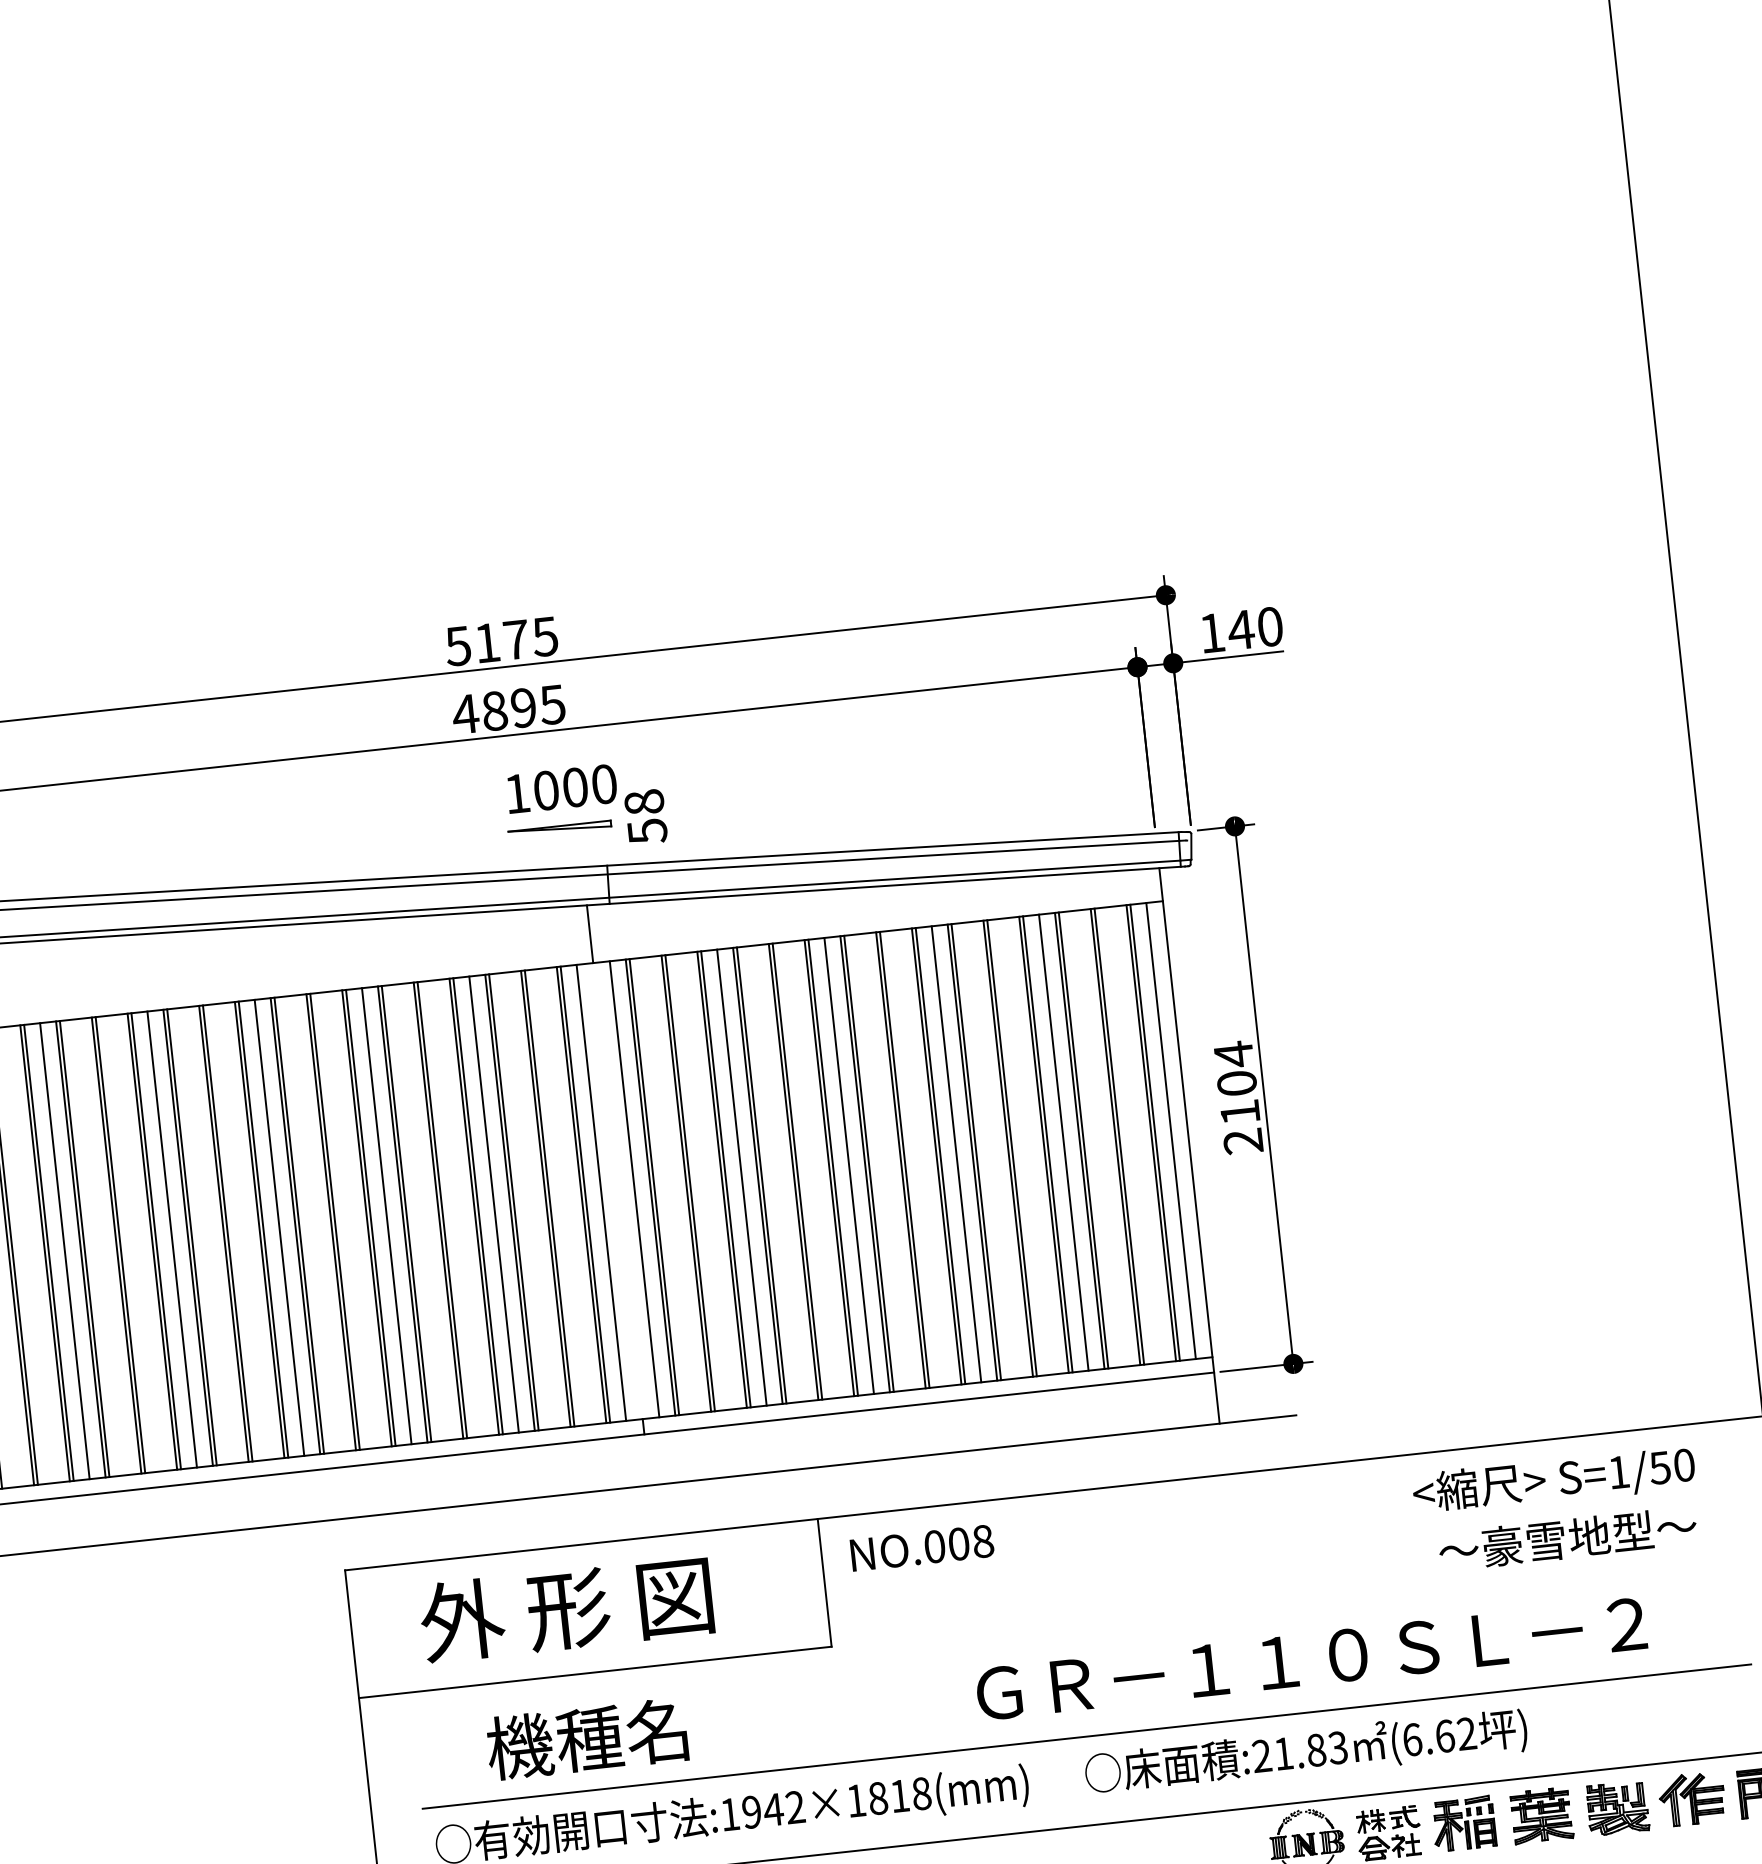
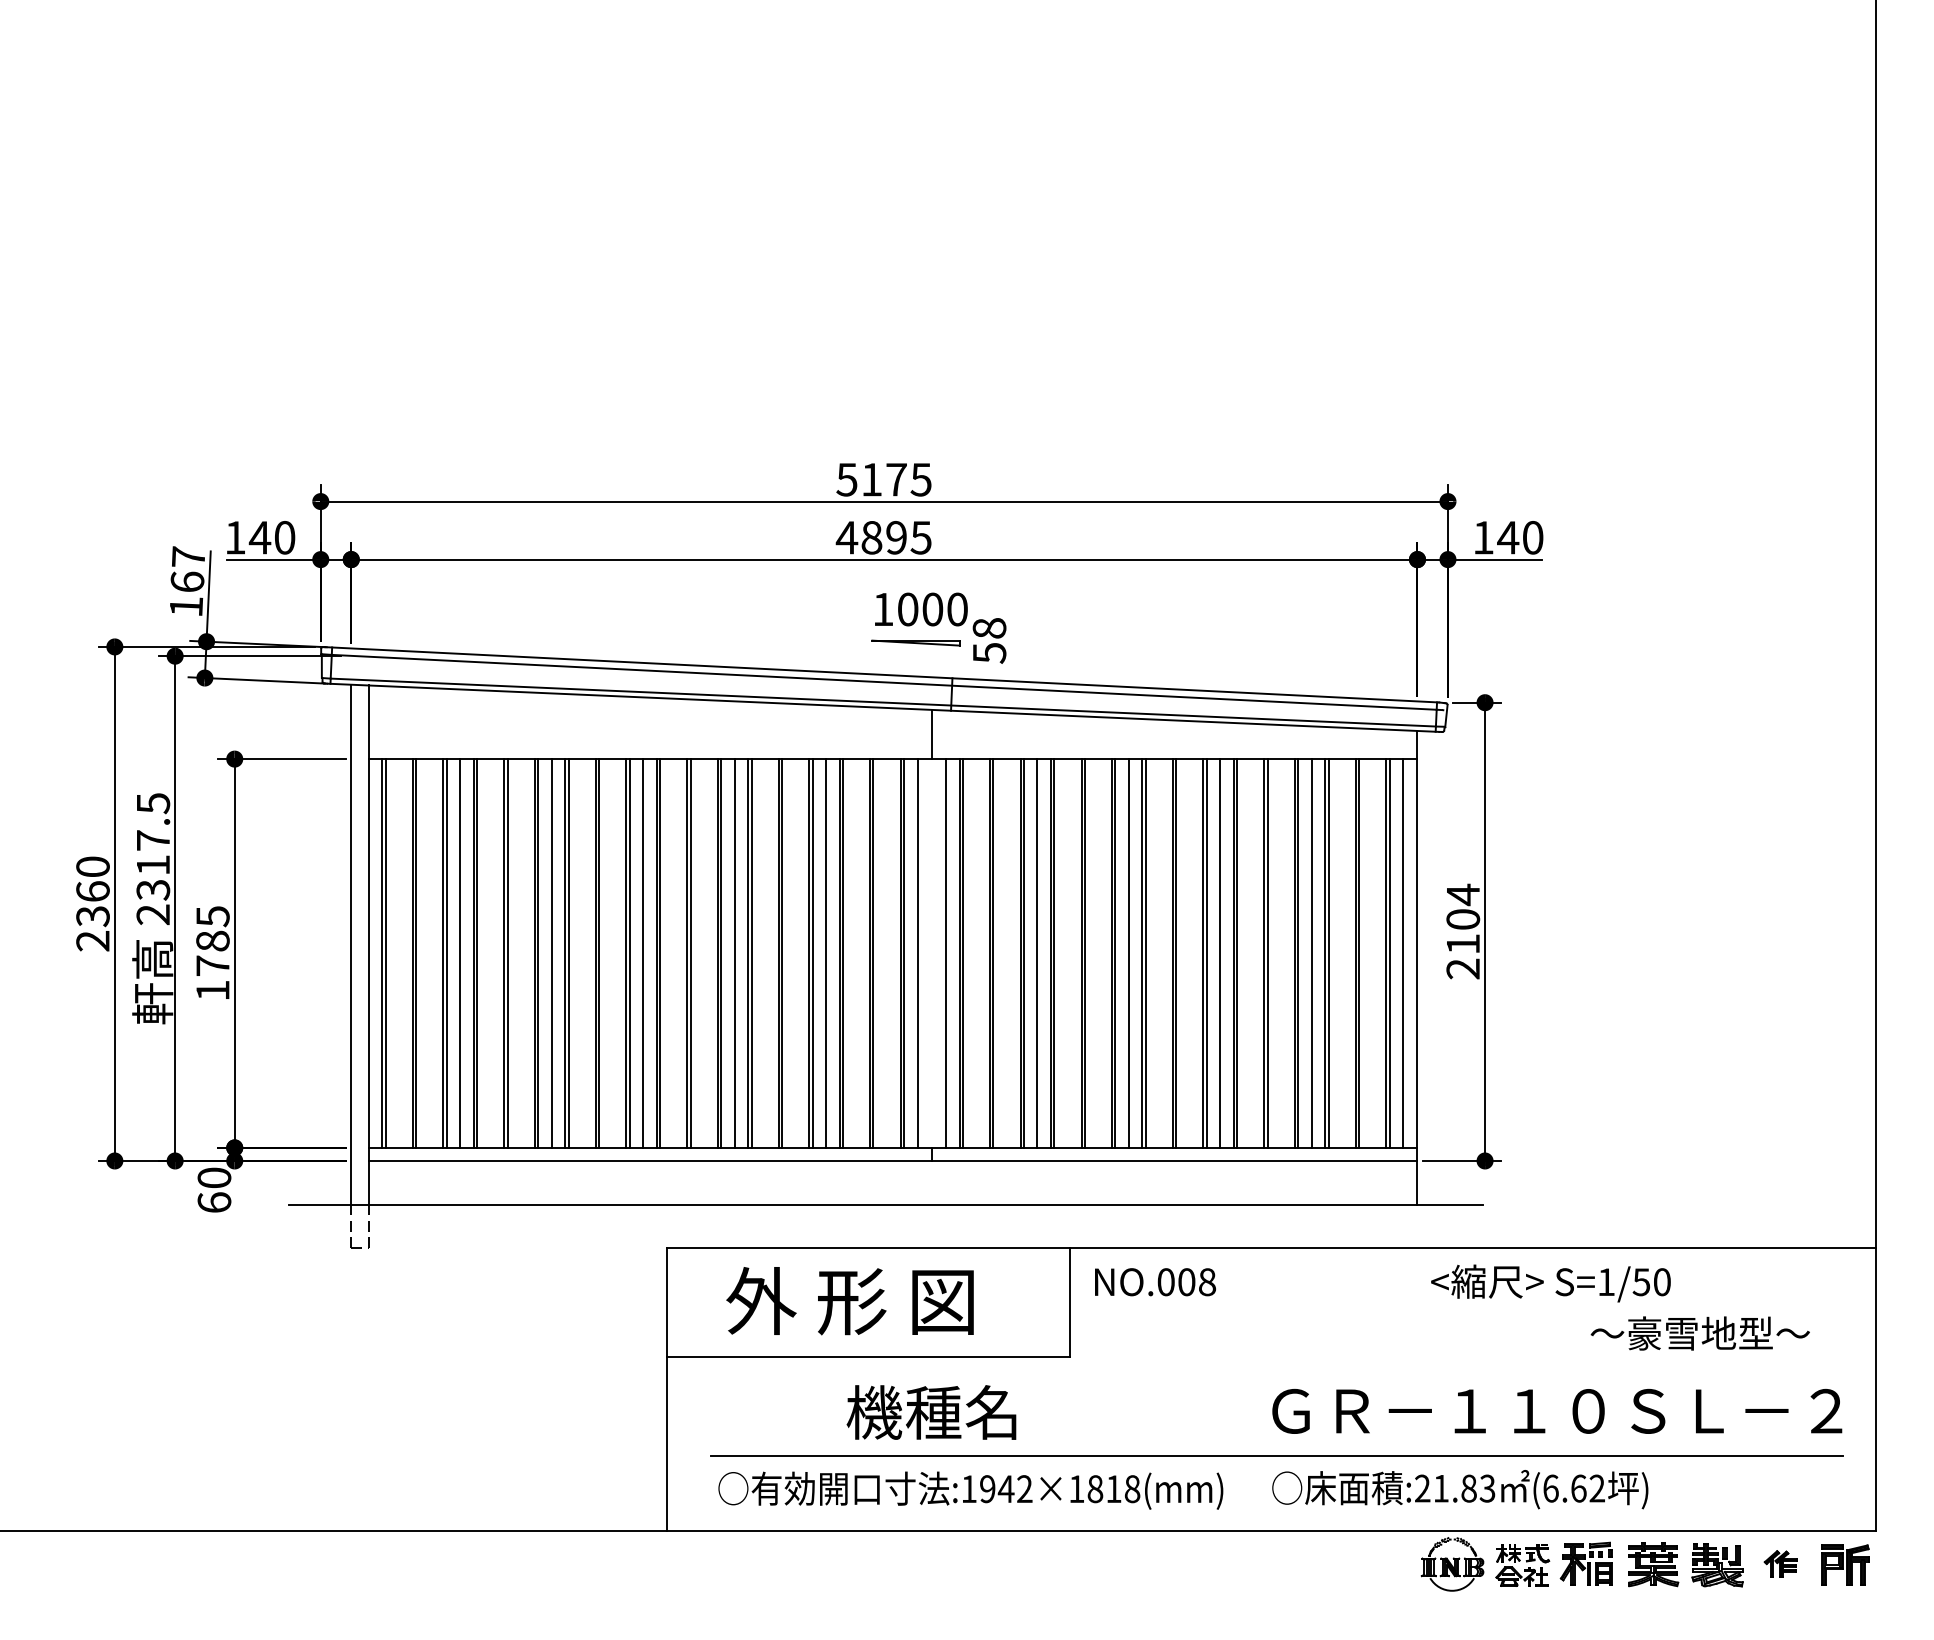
text: (1553, 1481) -> (1550, 1283), moved
text: (1311, 1659) -> (1557, 1411), moved
text: (587, 1739) -> (931, 1412), moved
part: (1691, 1798) -> (1780, 1563), size x0.6

